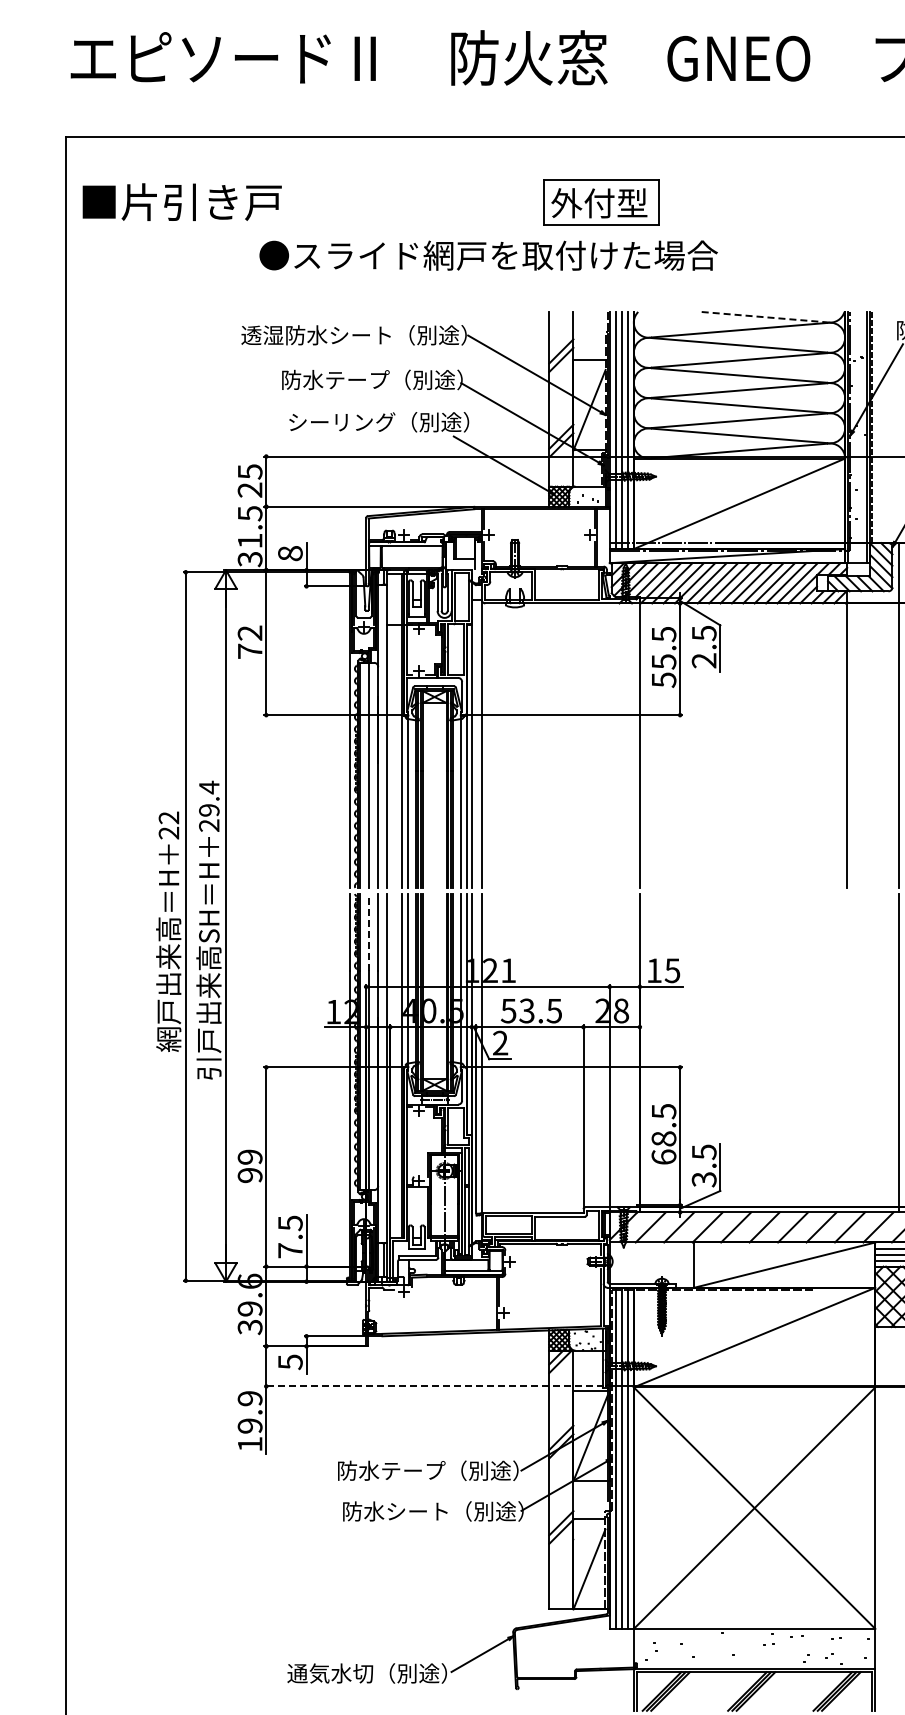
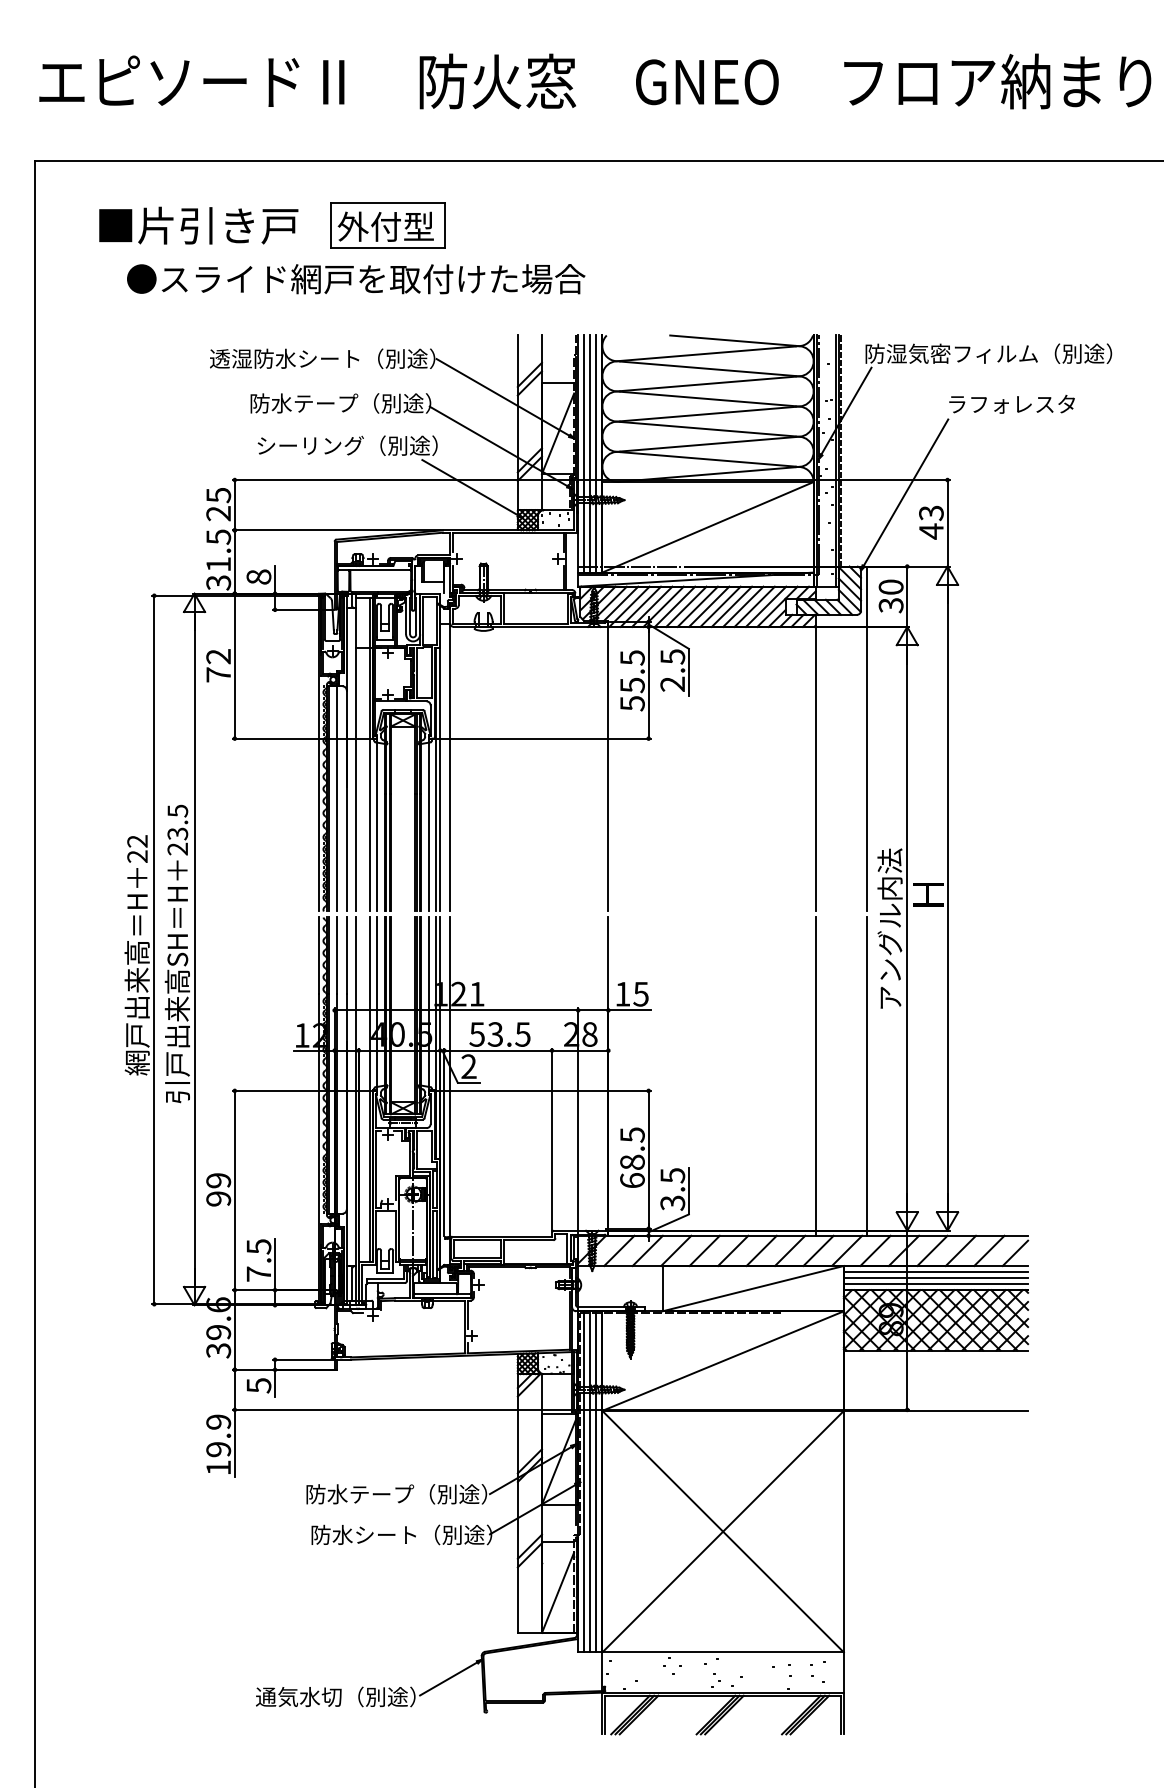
text: (181, 202) -> (198, 225), moved
part: (600, 202) -> (387, 225), moved
text: (488, 256) -> (356, 279), moved
line: (763, 317) -> (732, 340), dashed -> solid
text: (208, 799) -> (177, 822), 29.4 -> 23.5
line: (368, 932) -> (337, 955), dashed -> solid
line: (846, 1053) -> (815, 1076), added
line: (433, 1386) -> (402, 1409), dashed -> solid

